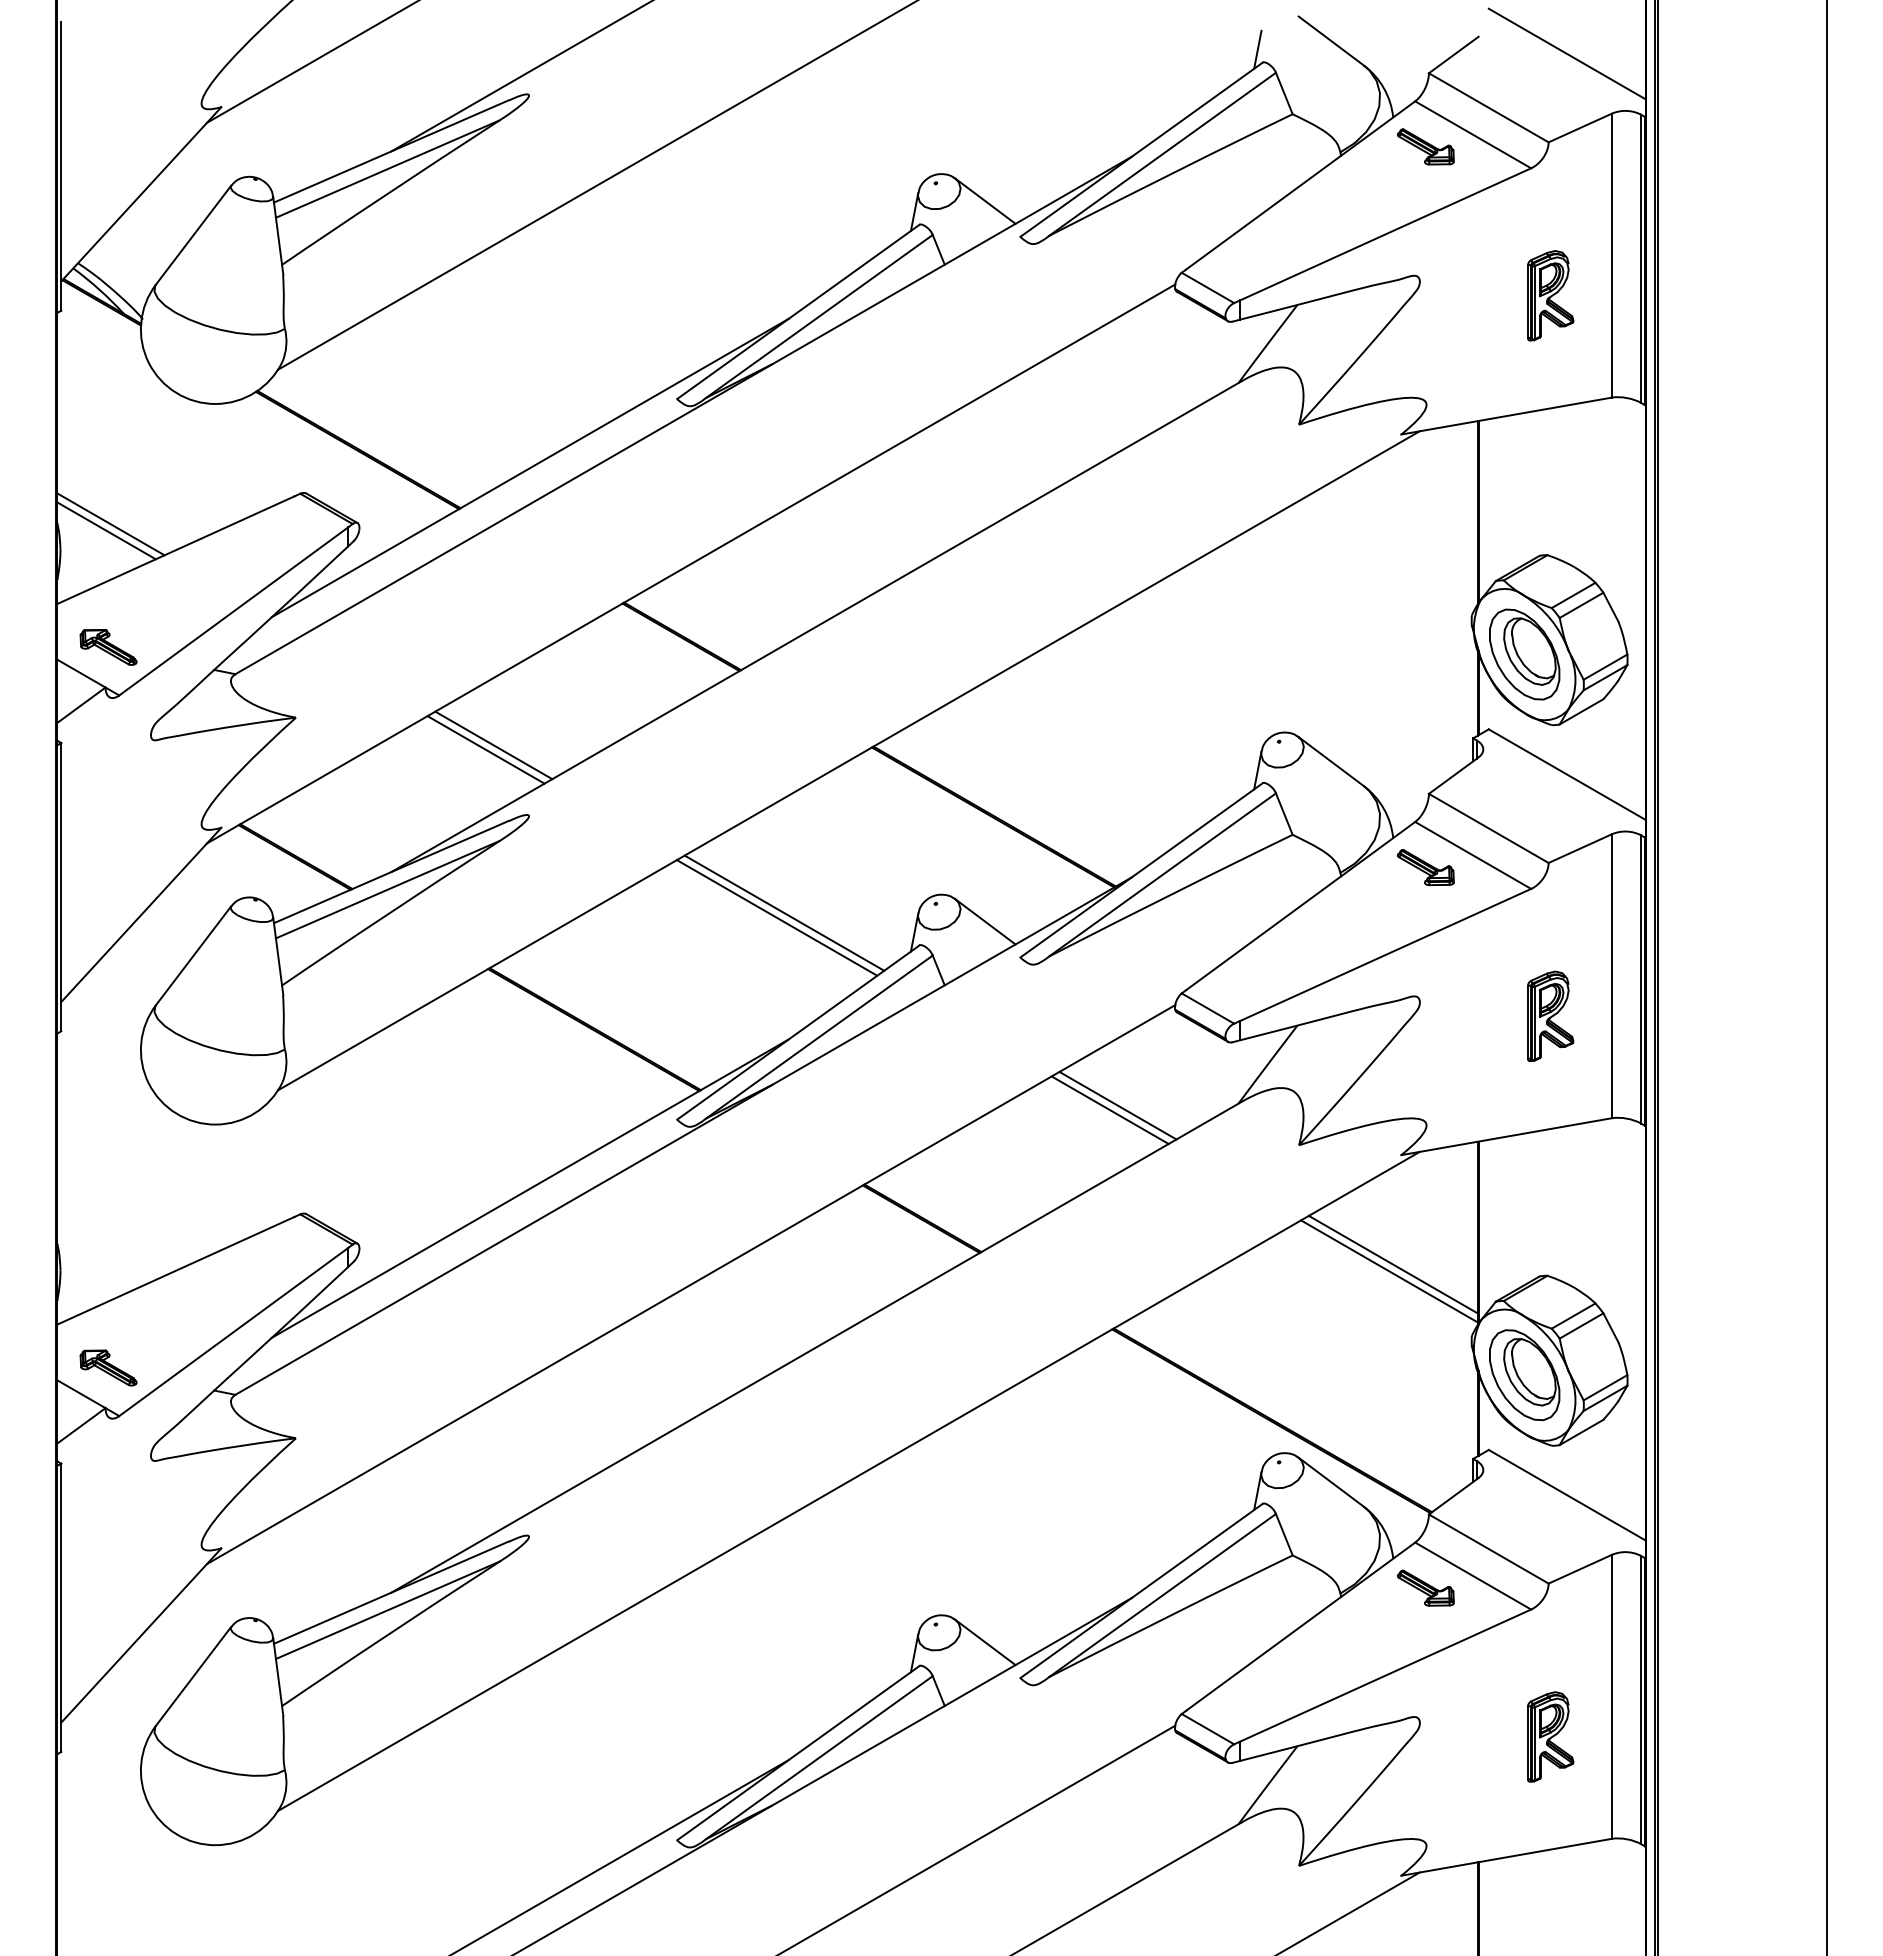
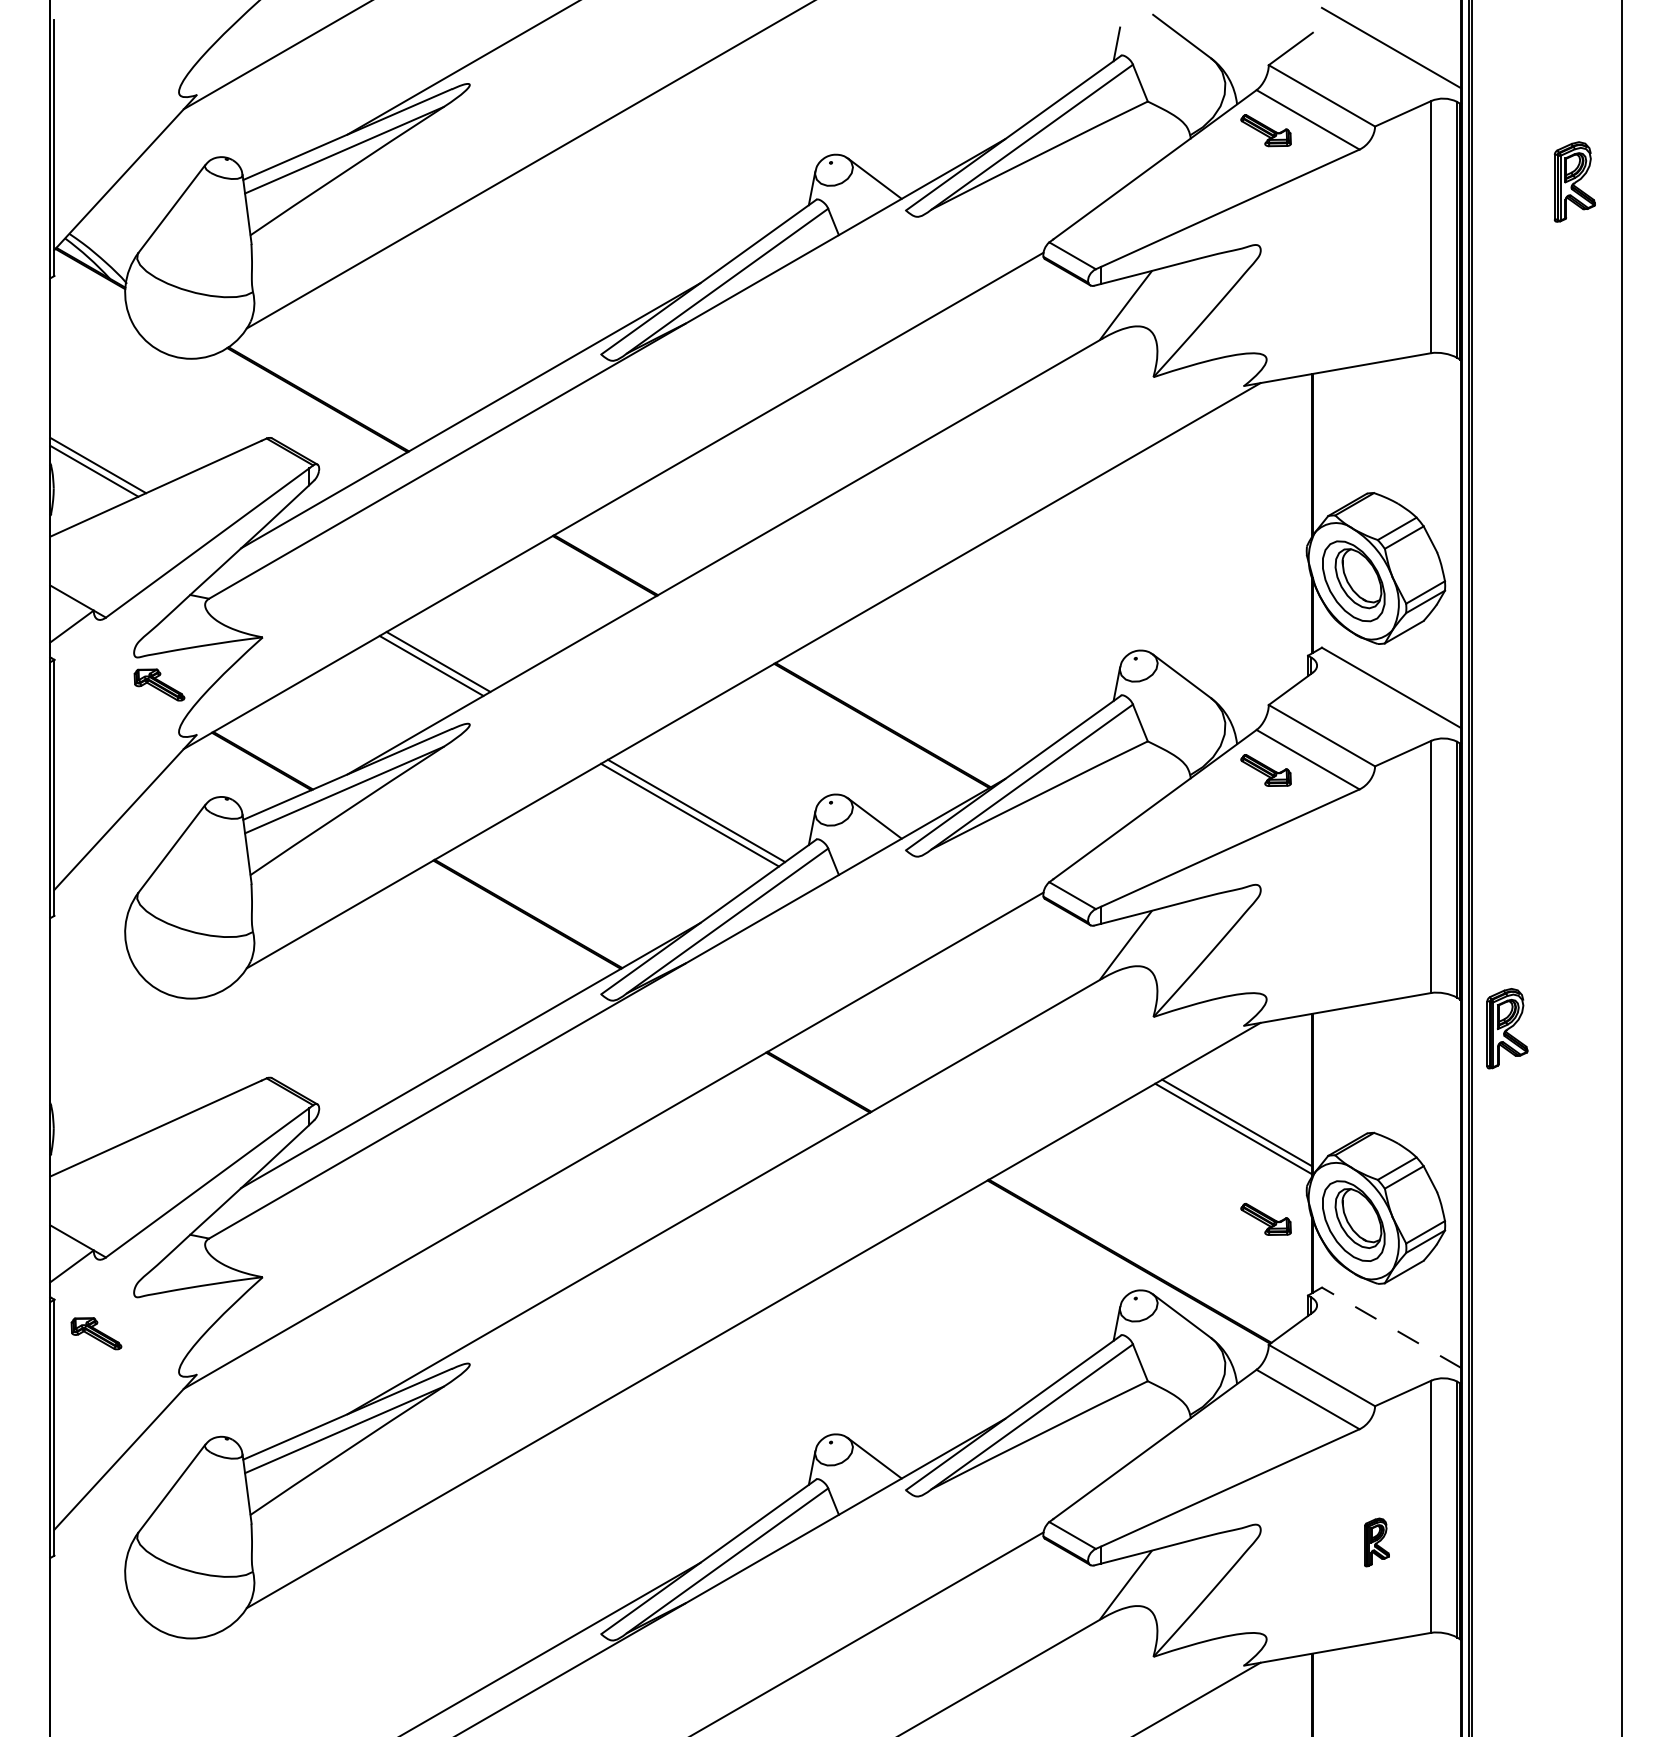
part: (1550, 295) -> (1574, 181), moved
part: (108, 647) -> (159, 685), moved
part: (1550, 1016) -> (1507, 1028), moved
line: (1117, 1105) -> (992, 981), removed
line: (1109, 1109) -> (985, 985), removed
part: (108, 1367) -> (96, 1333), moved
line: (1567, 1495) -> (1391, 1327), solid -> dashed
part: (1425, 1587) -> (1265, 1218), moved
part: (1550, 1736) -> (1376, 1541), size x0.6

